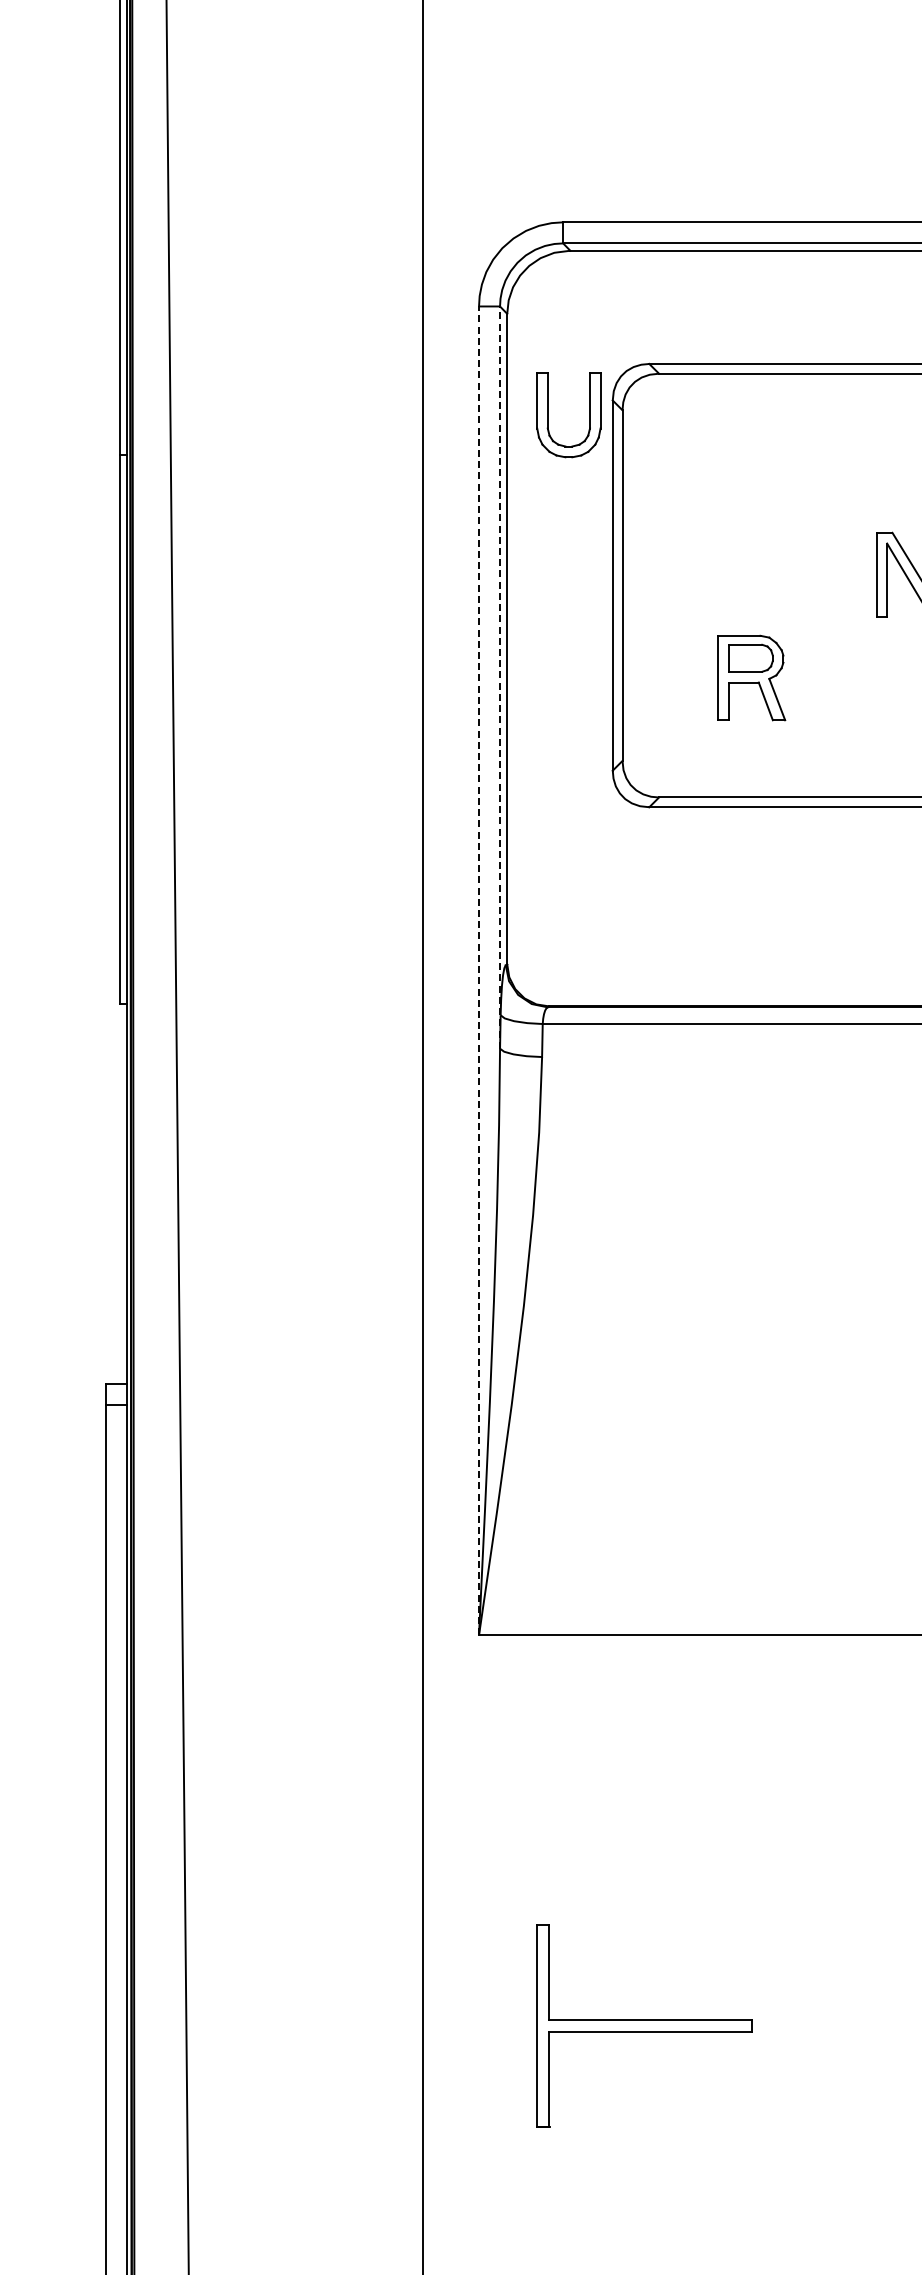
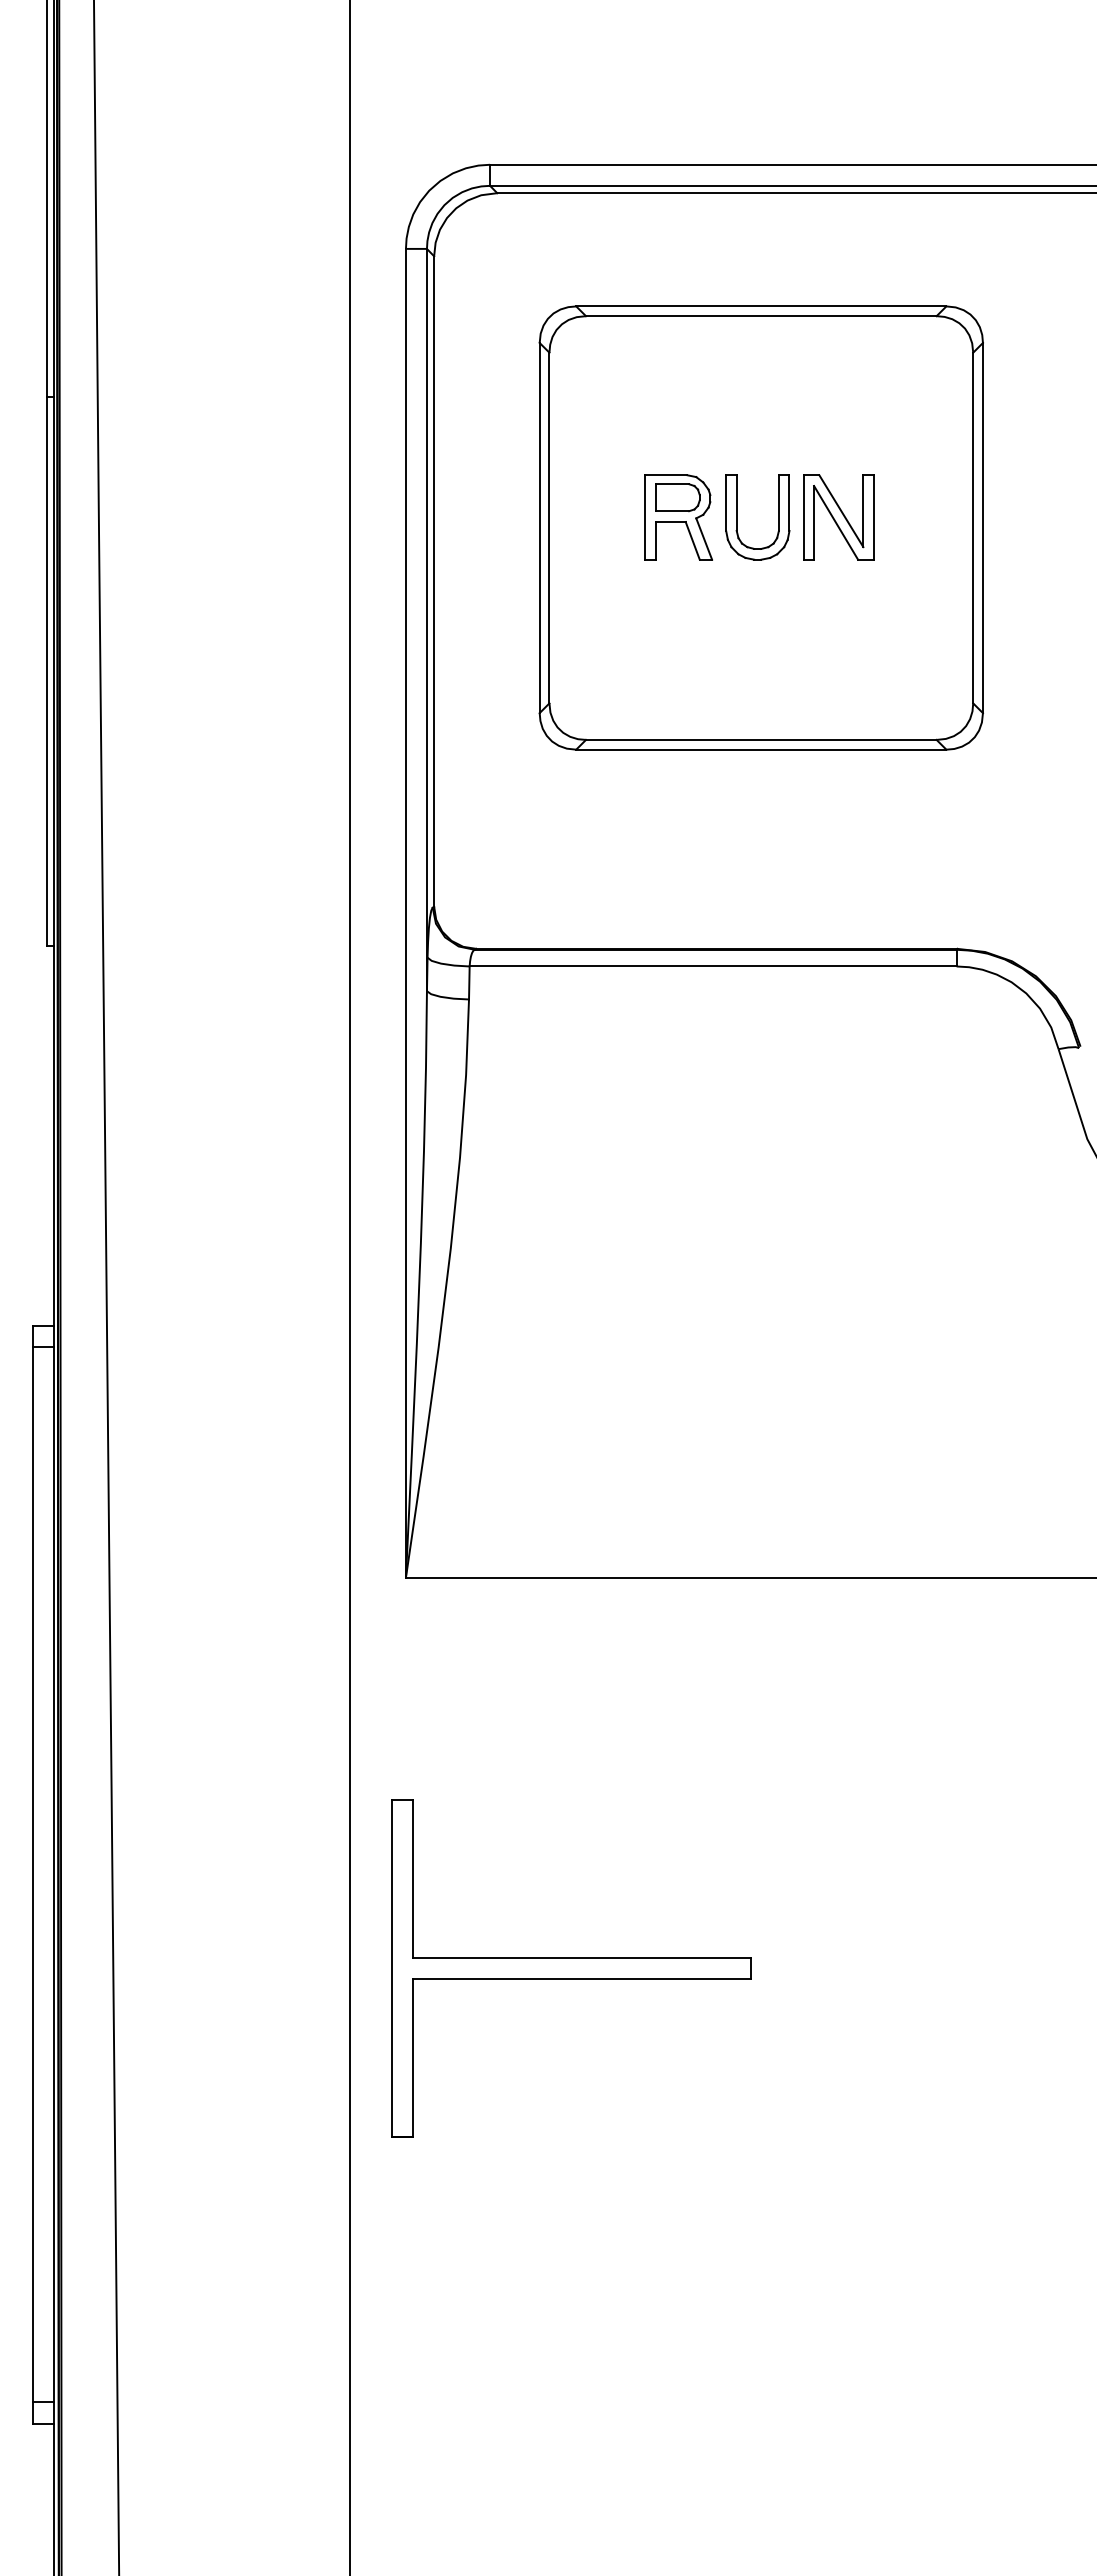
part: (548, 415) -> (737, 517), moved
line: (499, 677) -> (426, 619), dashed -> solid
part: (751, 678) -> (678, 517), moved
line: (478, 970) -> (405, 912), dashed -> solid
part: (644, 2026) -> (571, 1968), size x1.67

